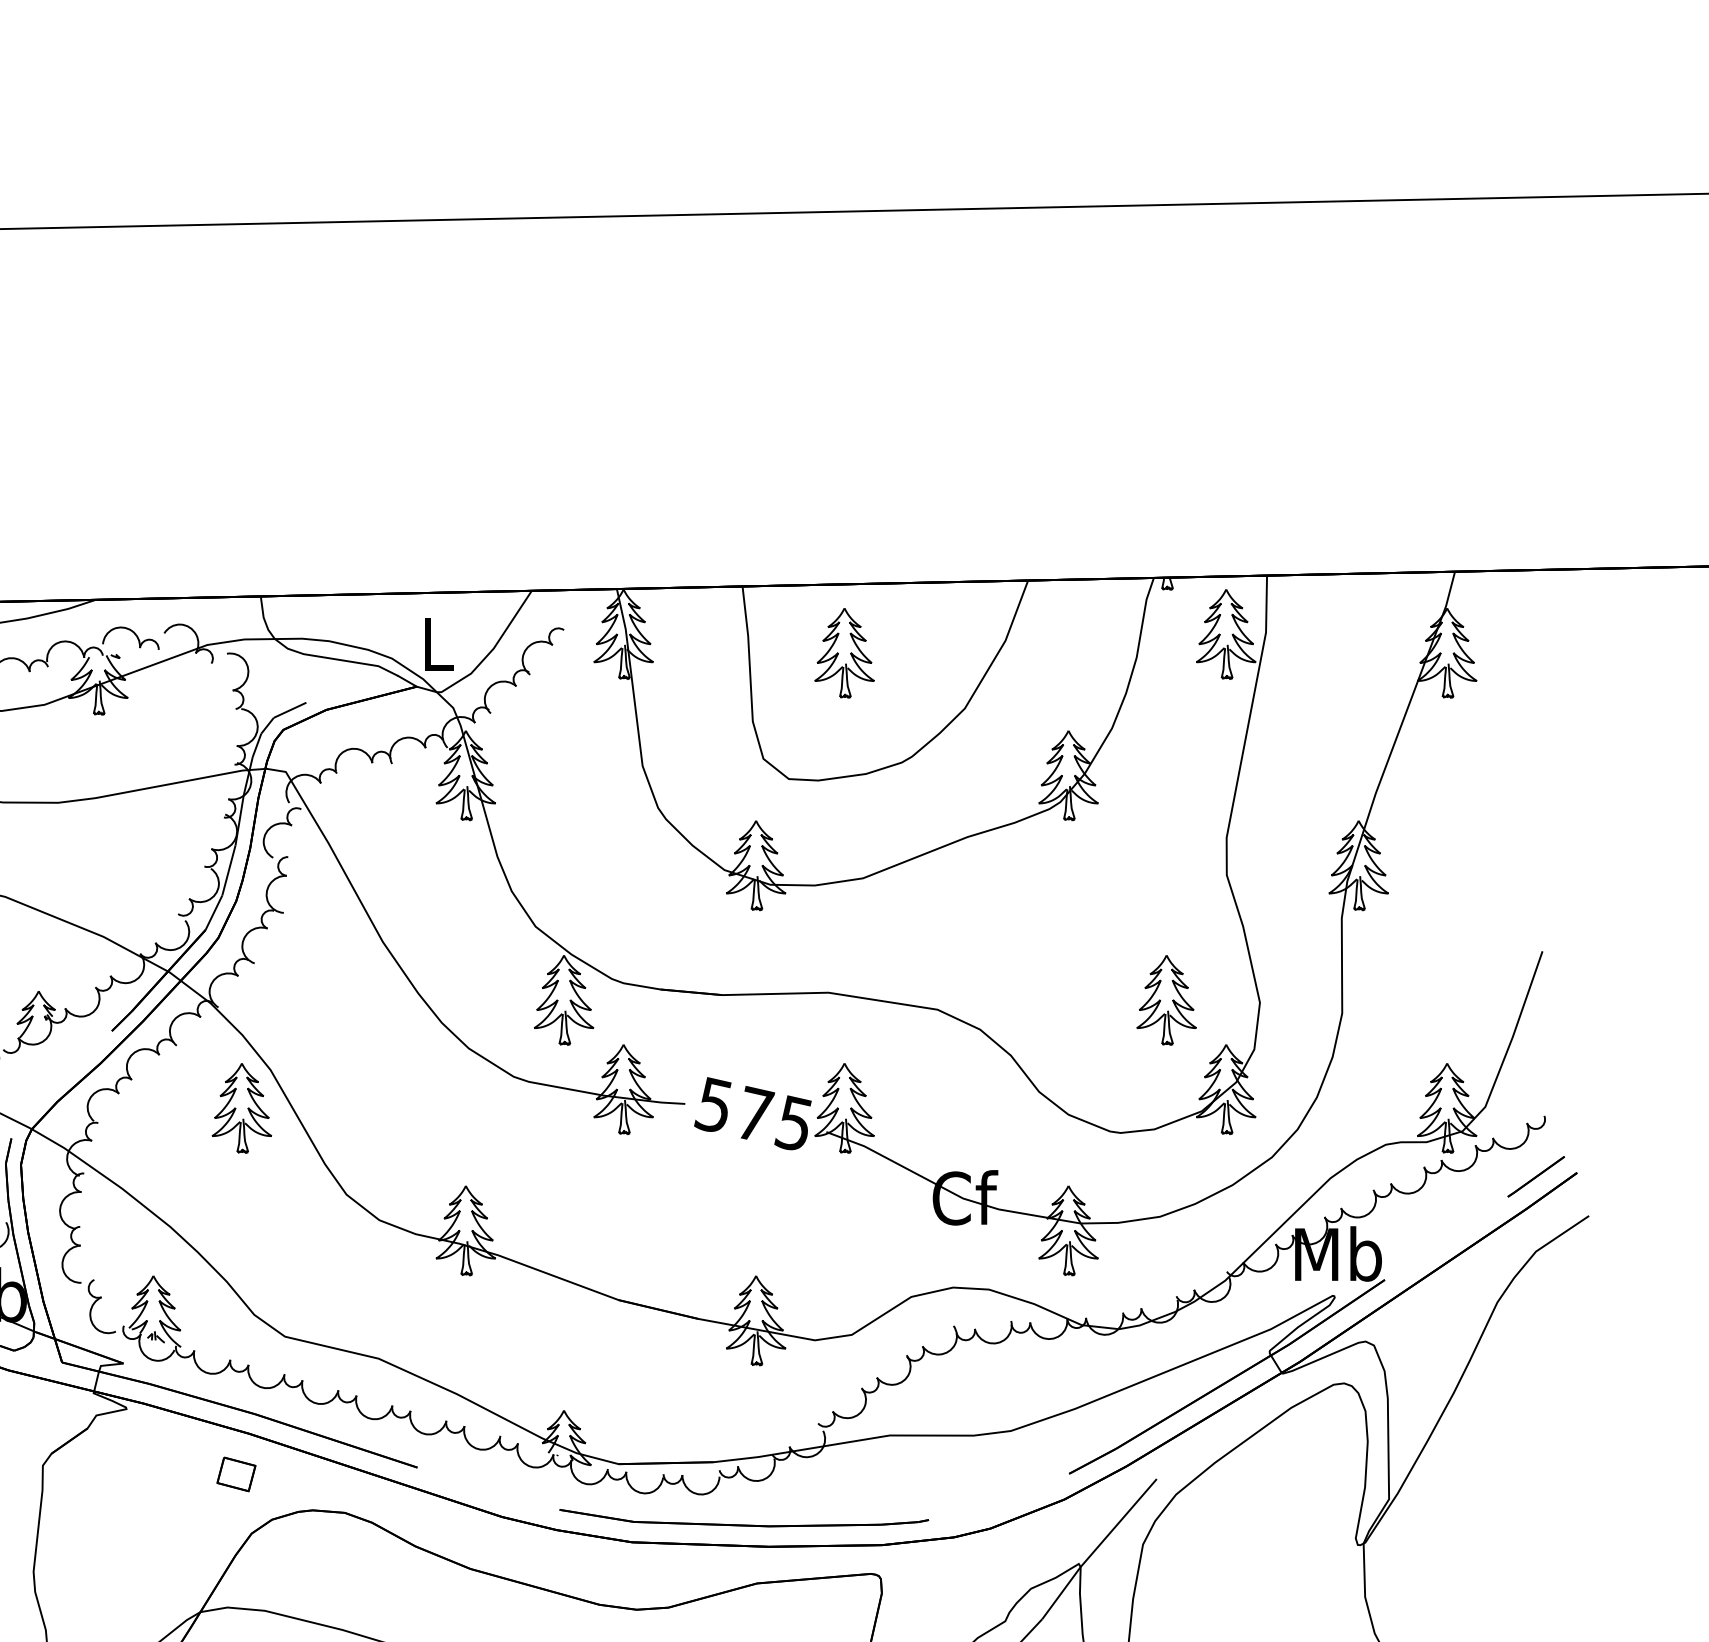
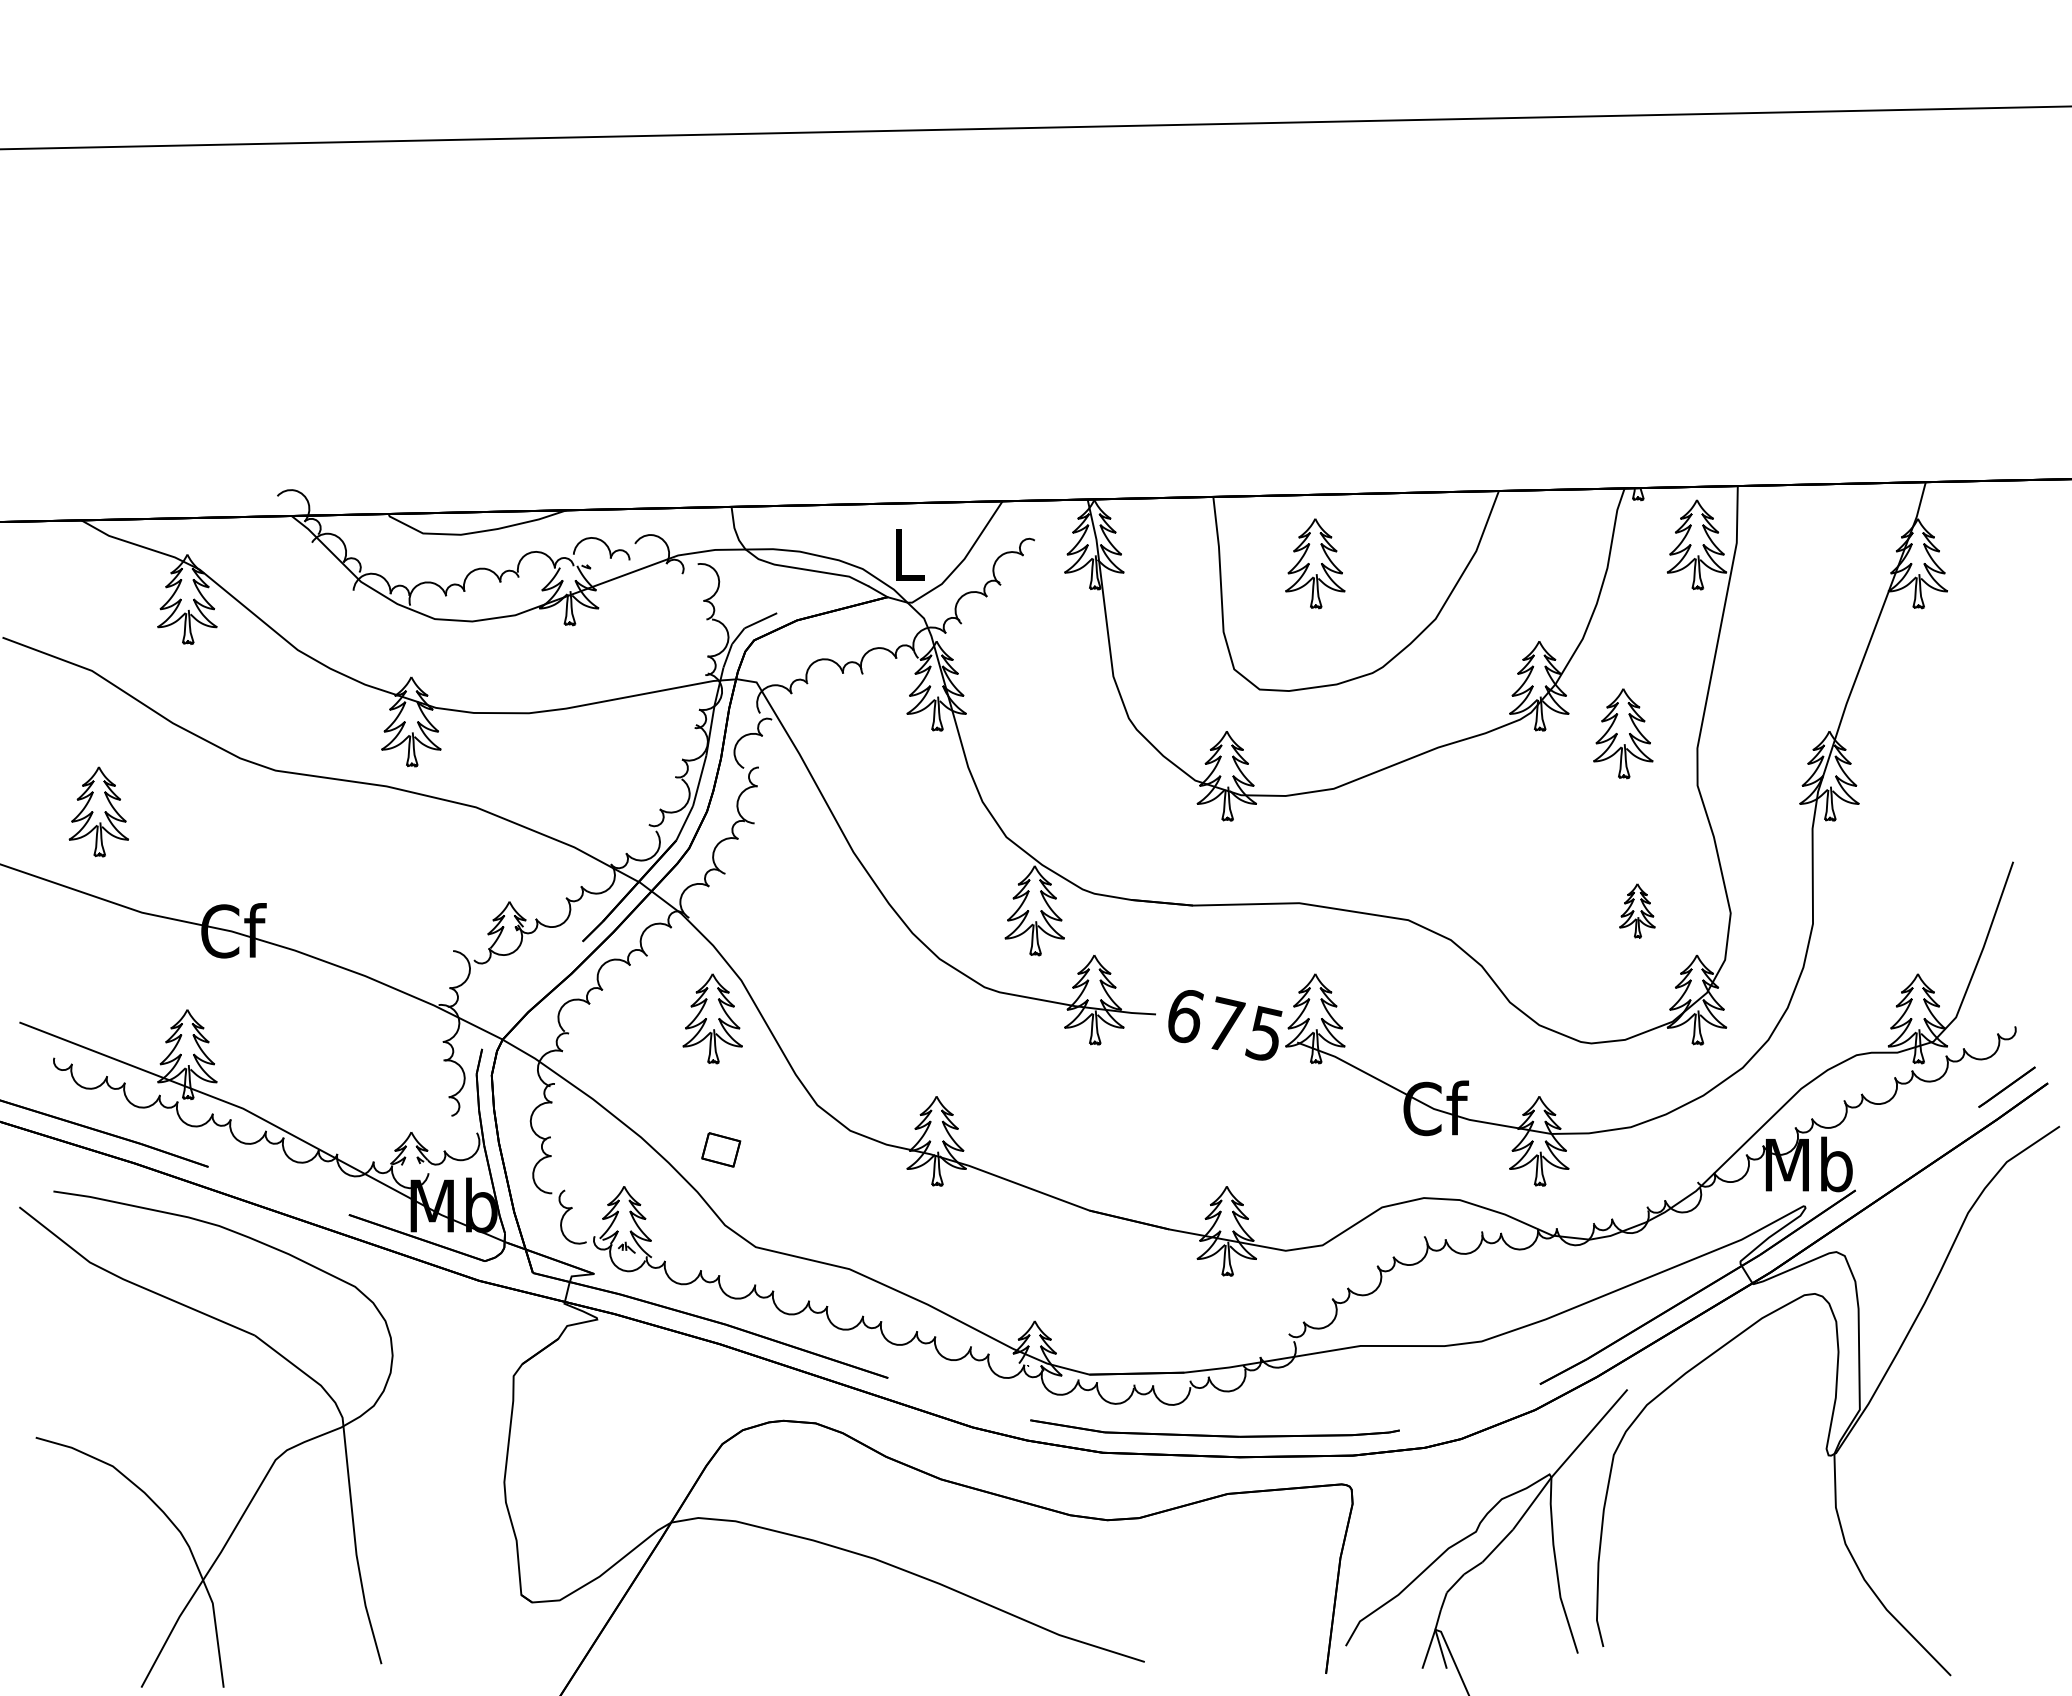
part: (1152, 823) -> (1623, 733), added
part: (1166, 1000) -> (1637, 910), size x0.6
text: (712, 1105) -> (1183, 1015), 575 -> 675
part: (236, 1474) -> (721, 1149), moved

